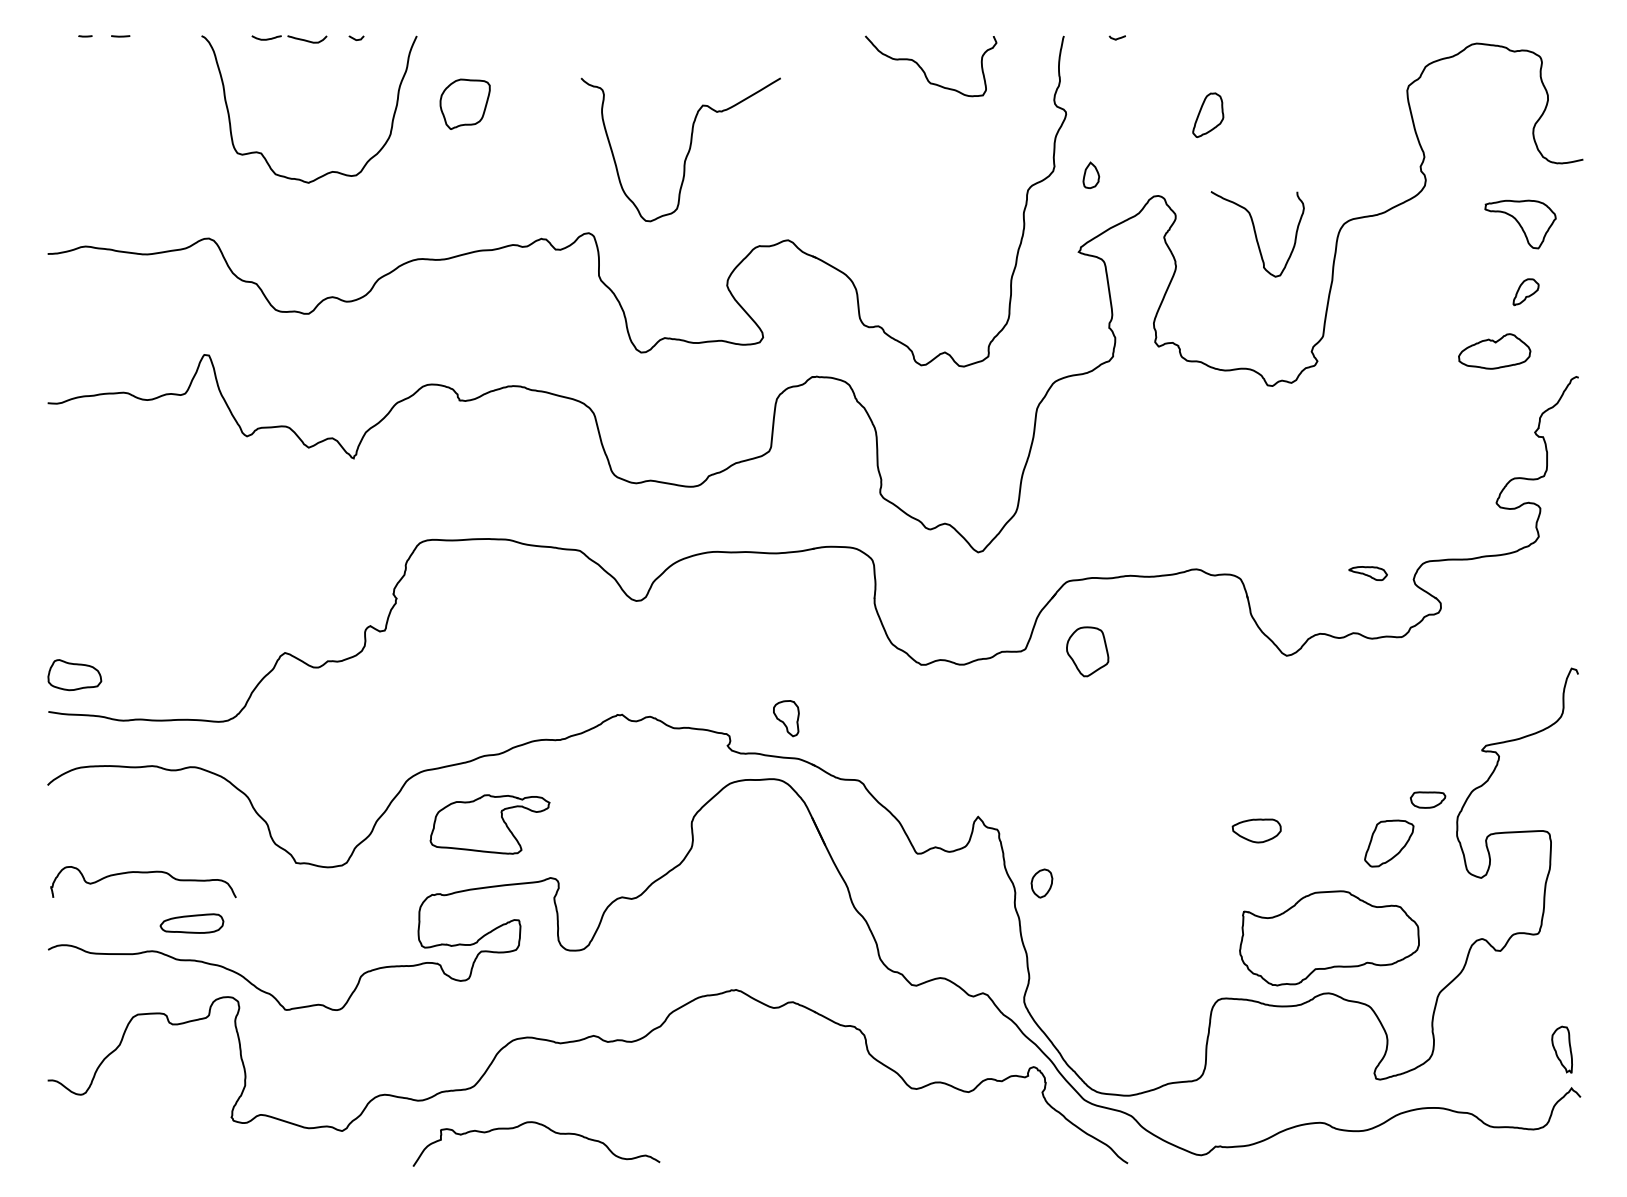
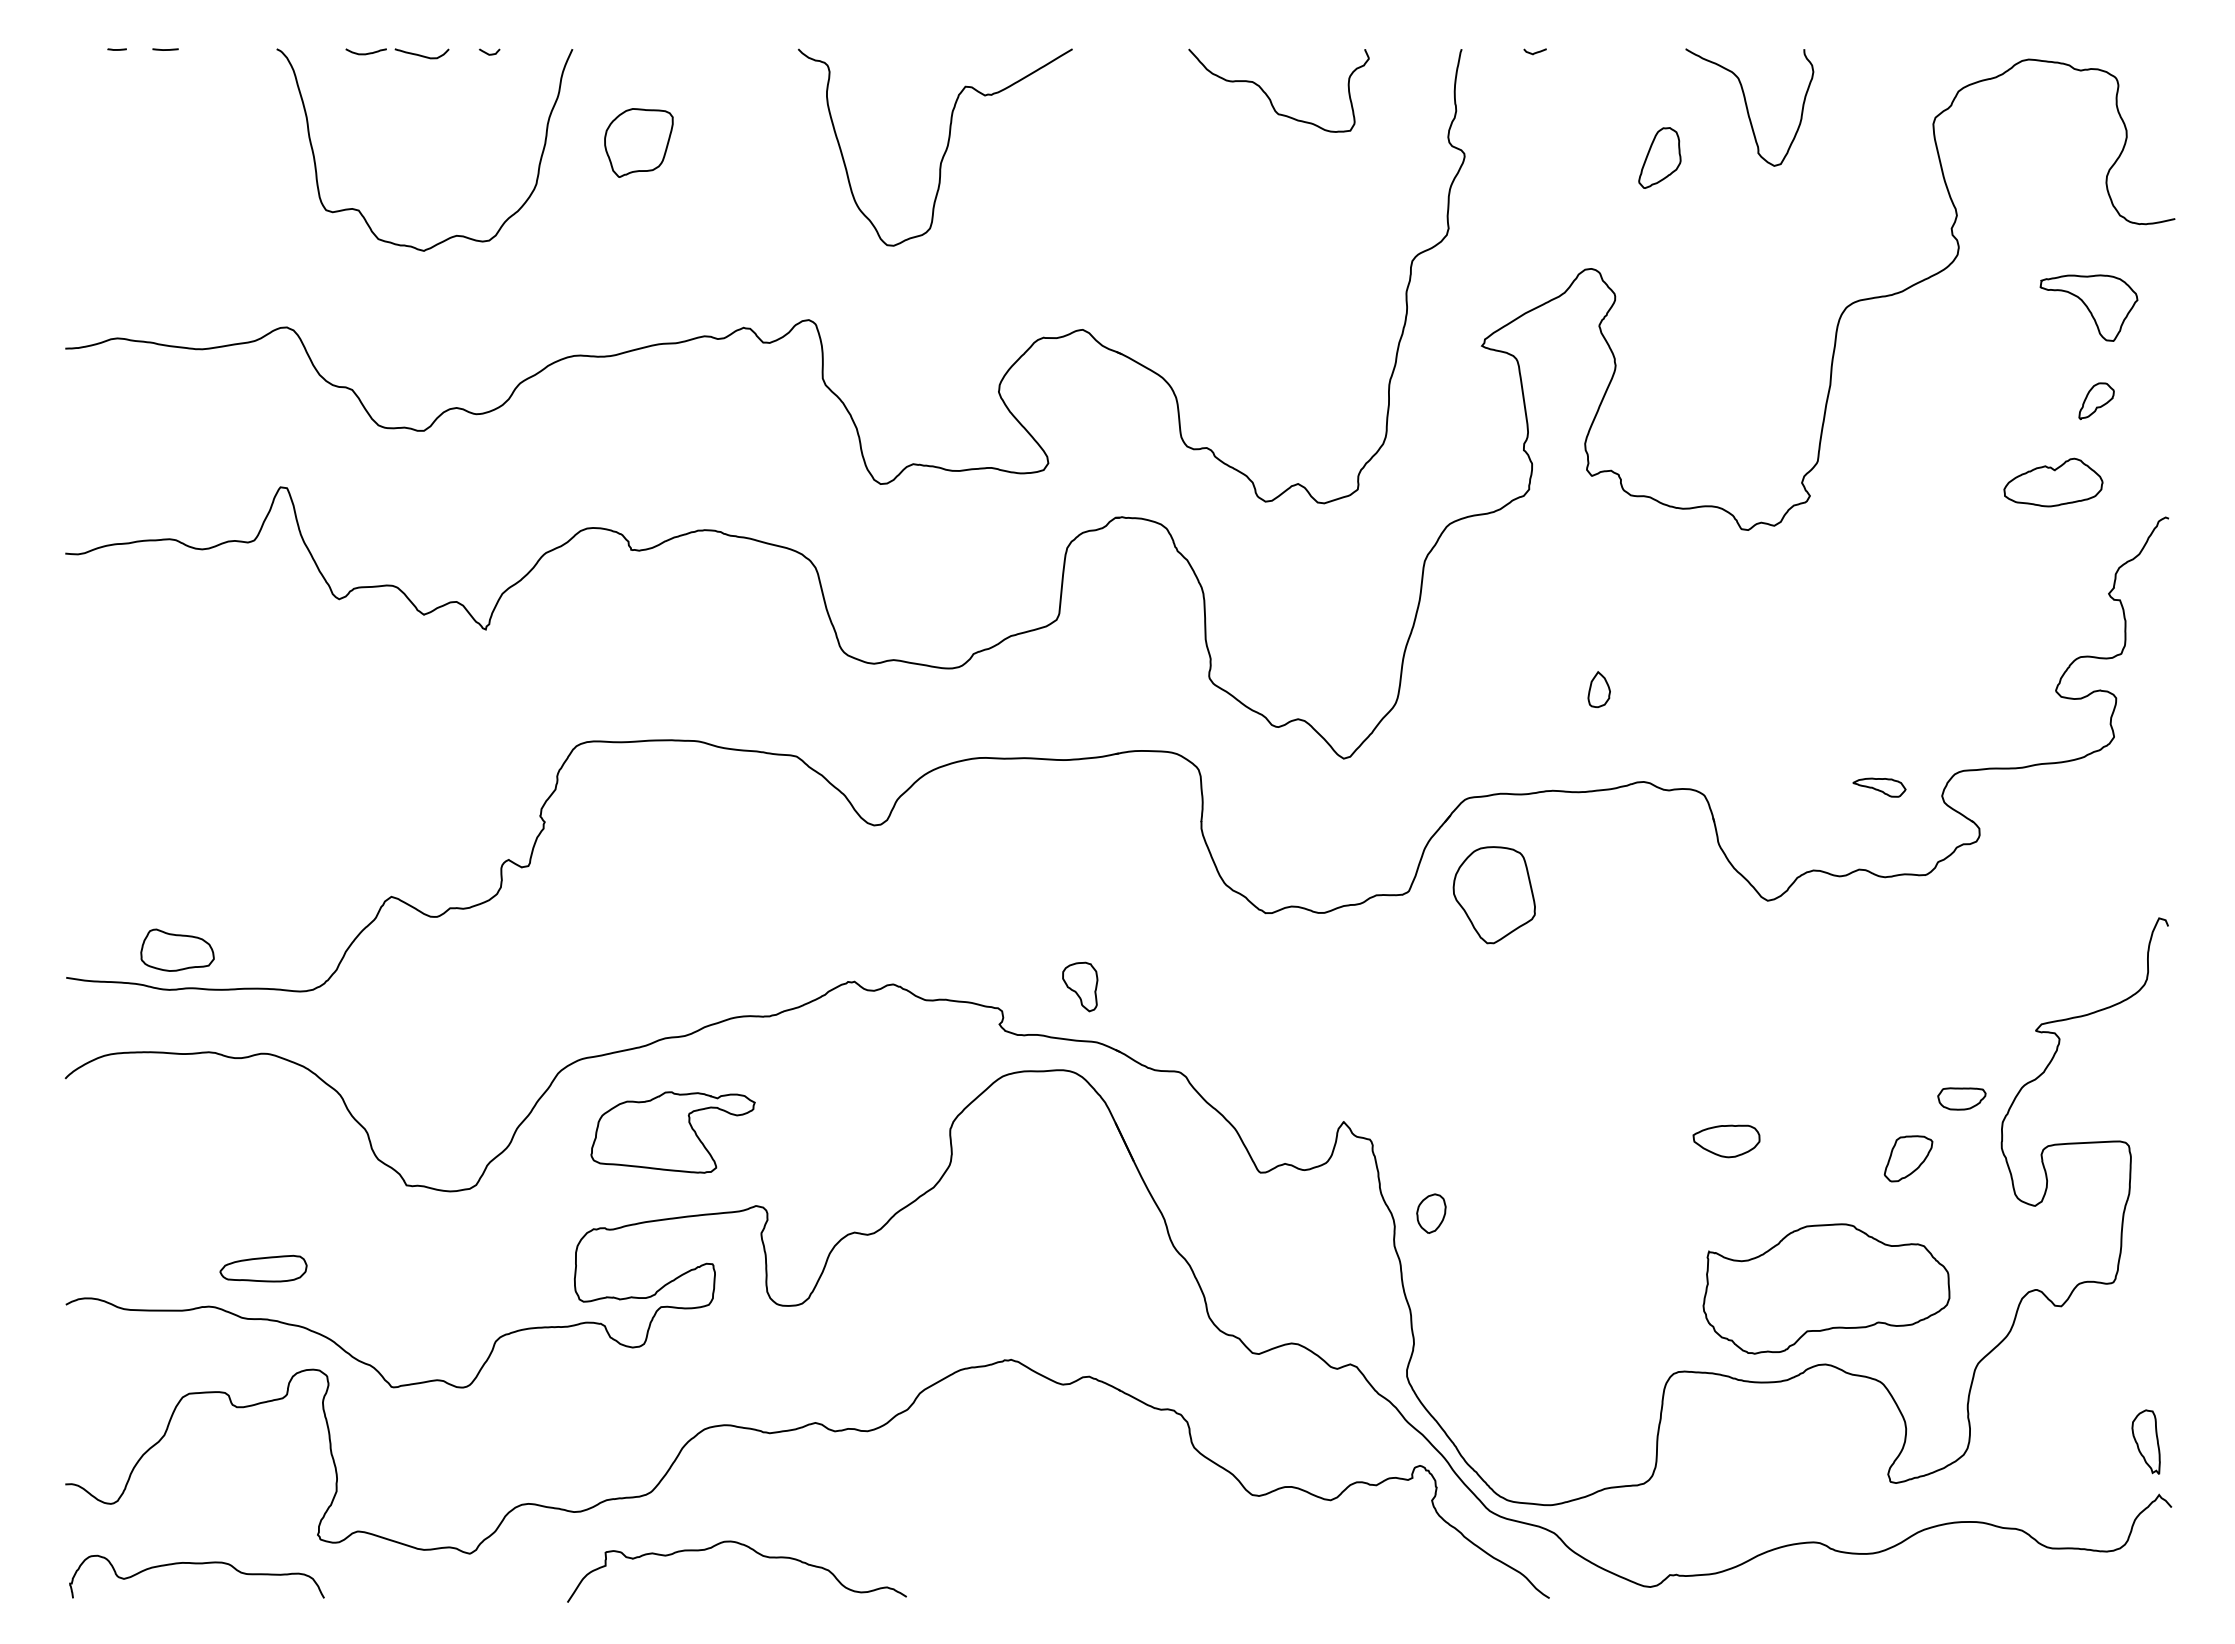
curve: (687, 152) -> (944, 151), moved
part: (1090, 175) -> (1598, 689), moved
curve: (1256, 234) -> (1747, 107), moved
part: (1087, 651) -> (1493, 895), size x1.43
part: (74, 674) -> (177, 949), moved
part: (1389, 843) -> (1908, 1158), size x0.71
curve: (143, 873) -> (196, 1564), moved

